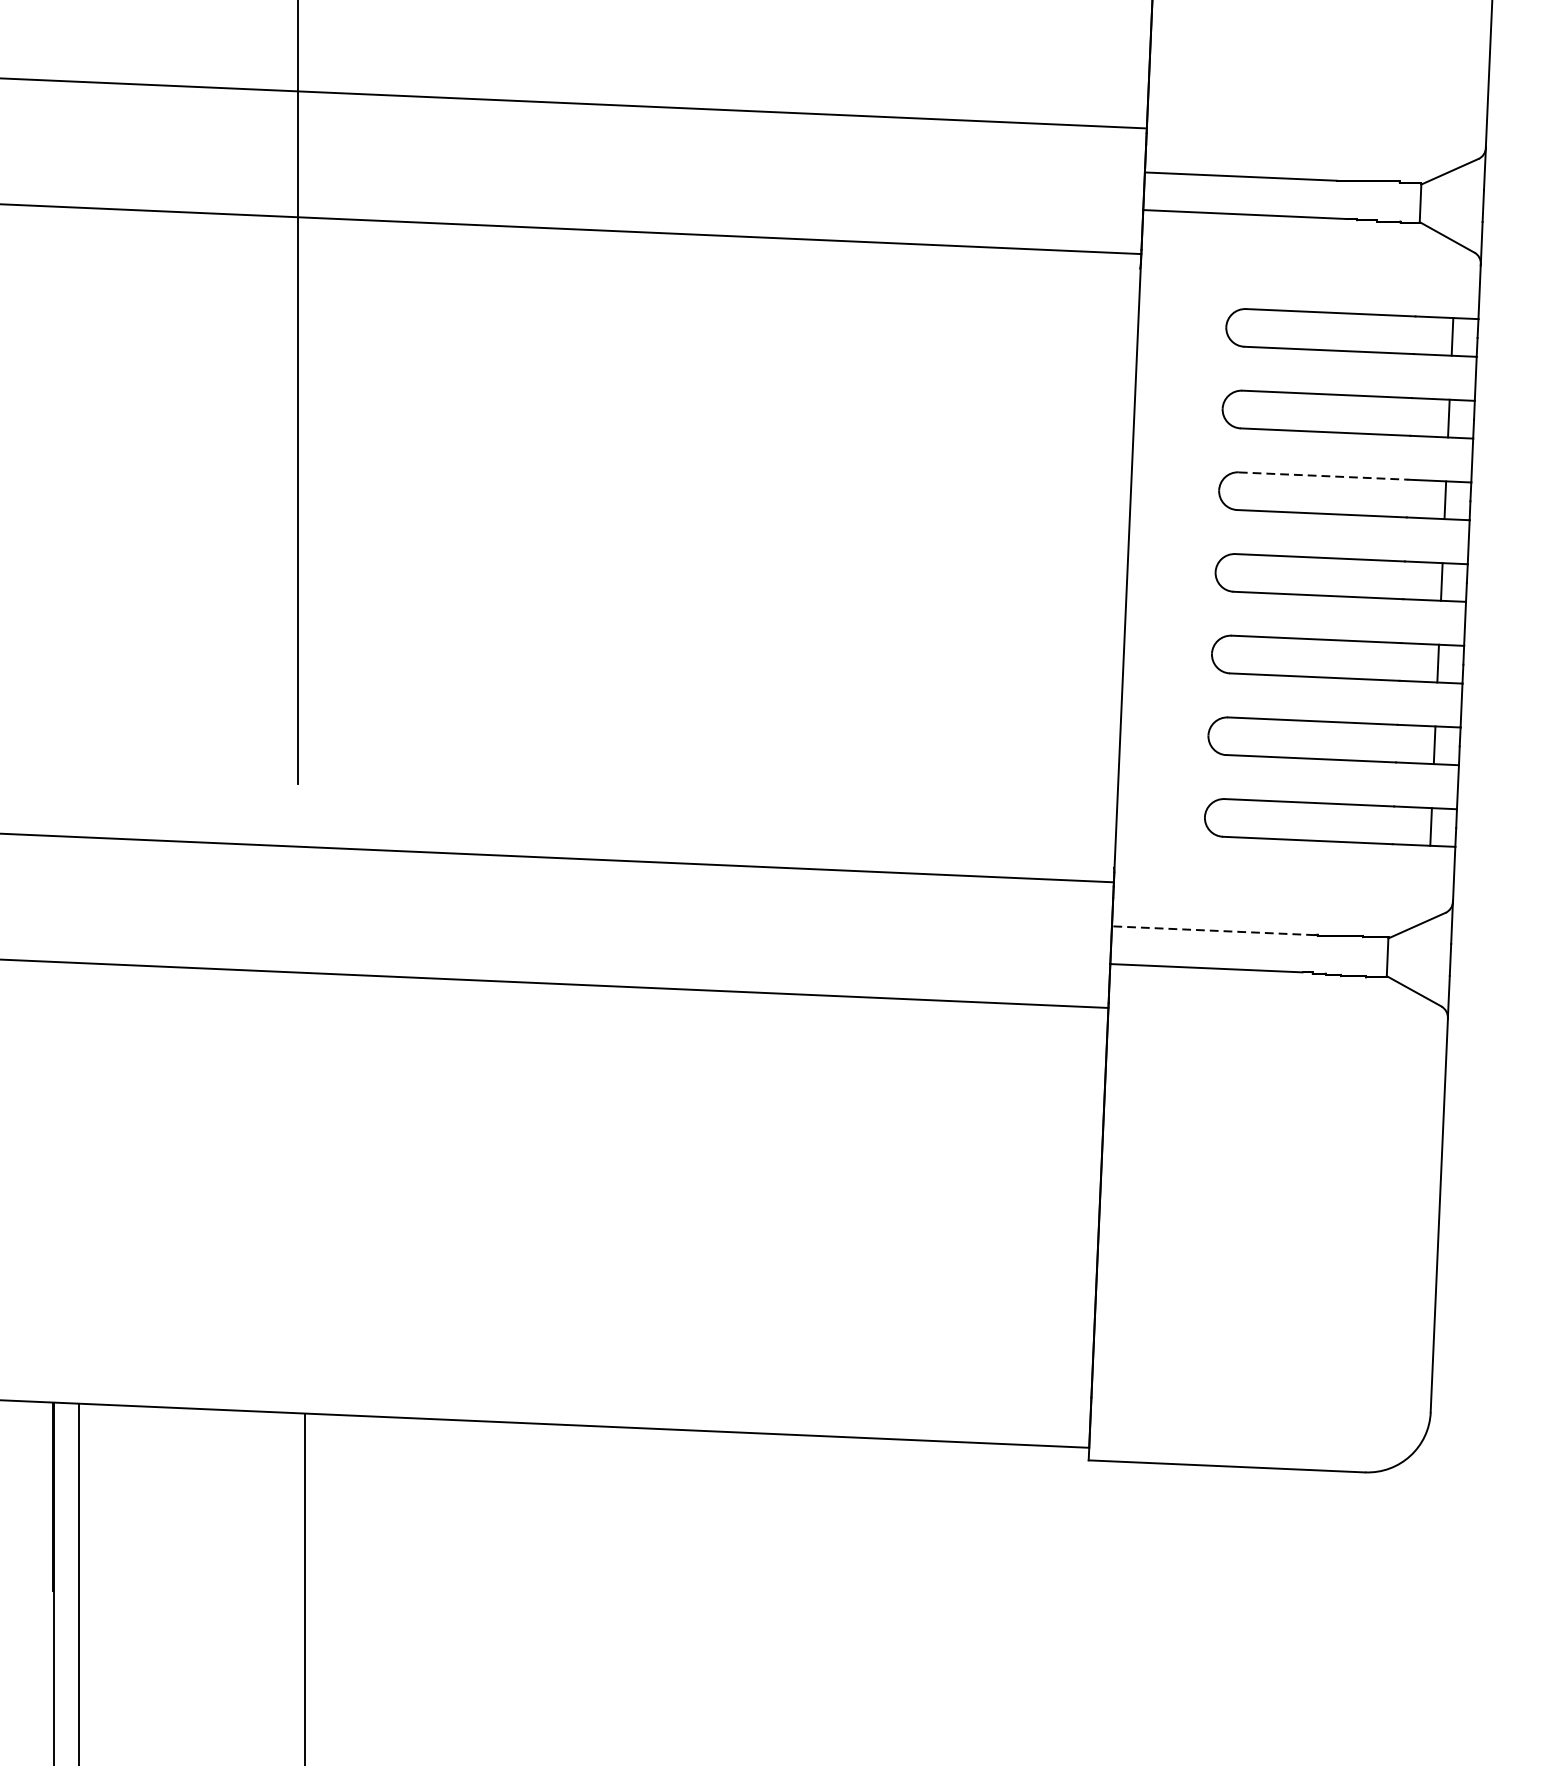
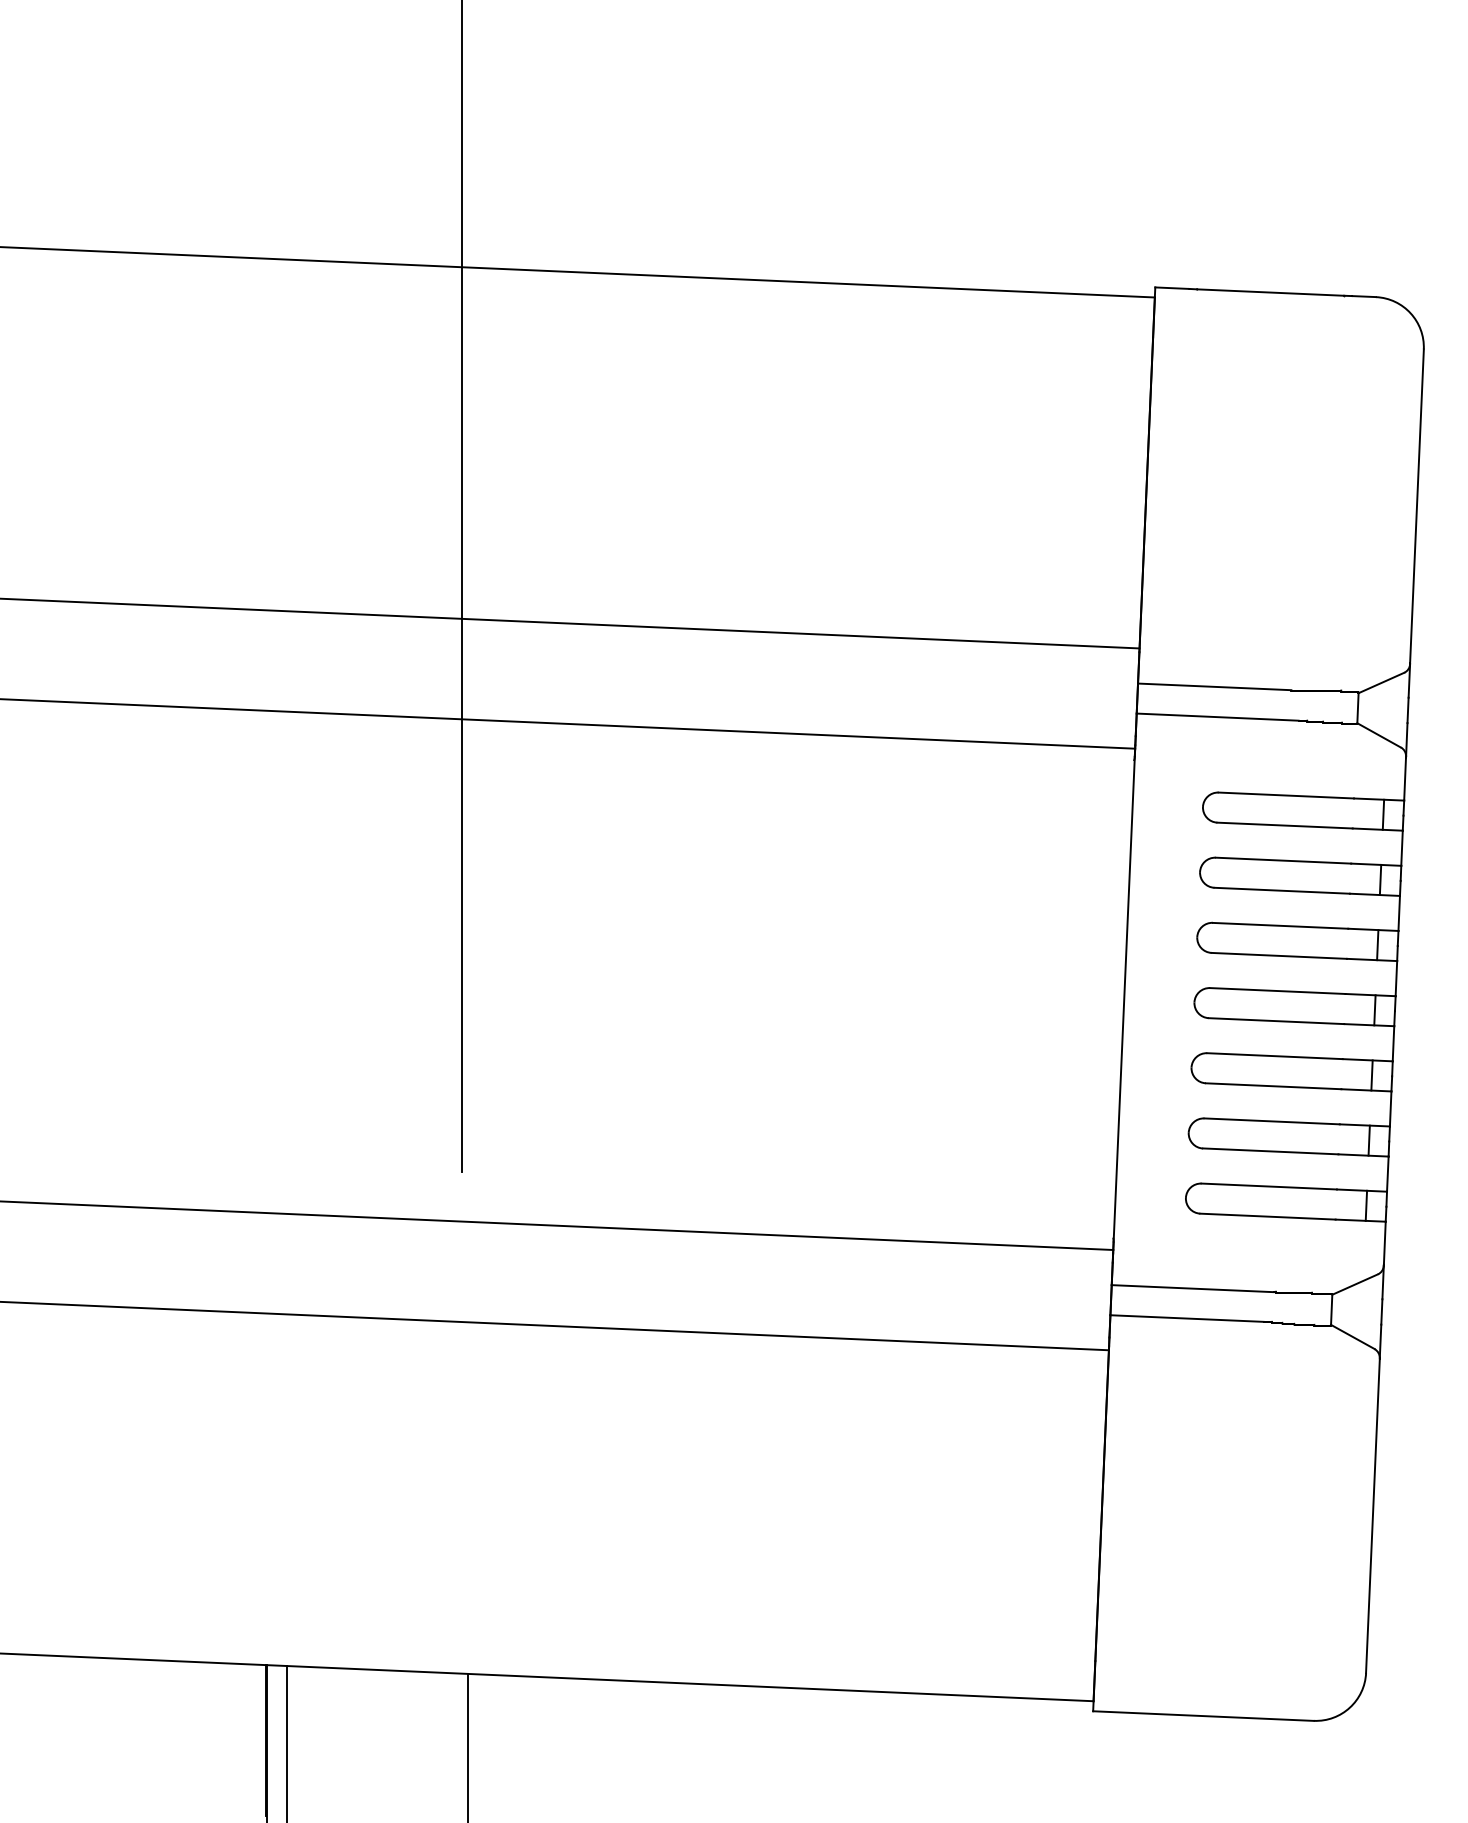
line: (1323, 475) -> (1280, 925), dashed -> solid
line: (1213, 930) -> (1192, 1288), dashed -> solid

